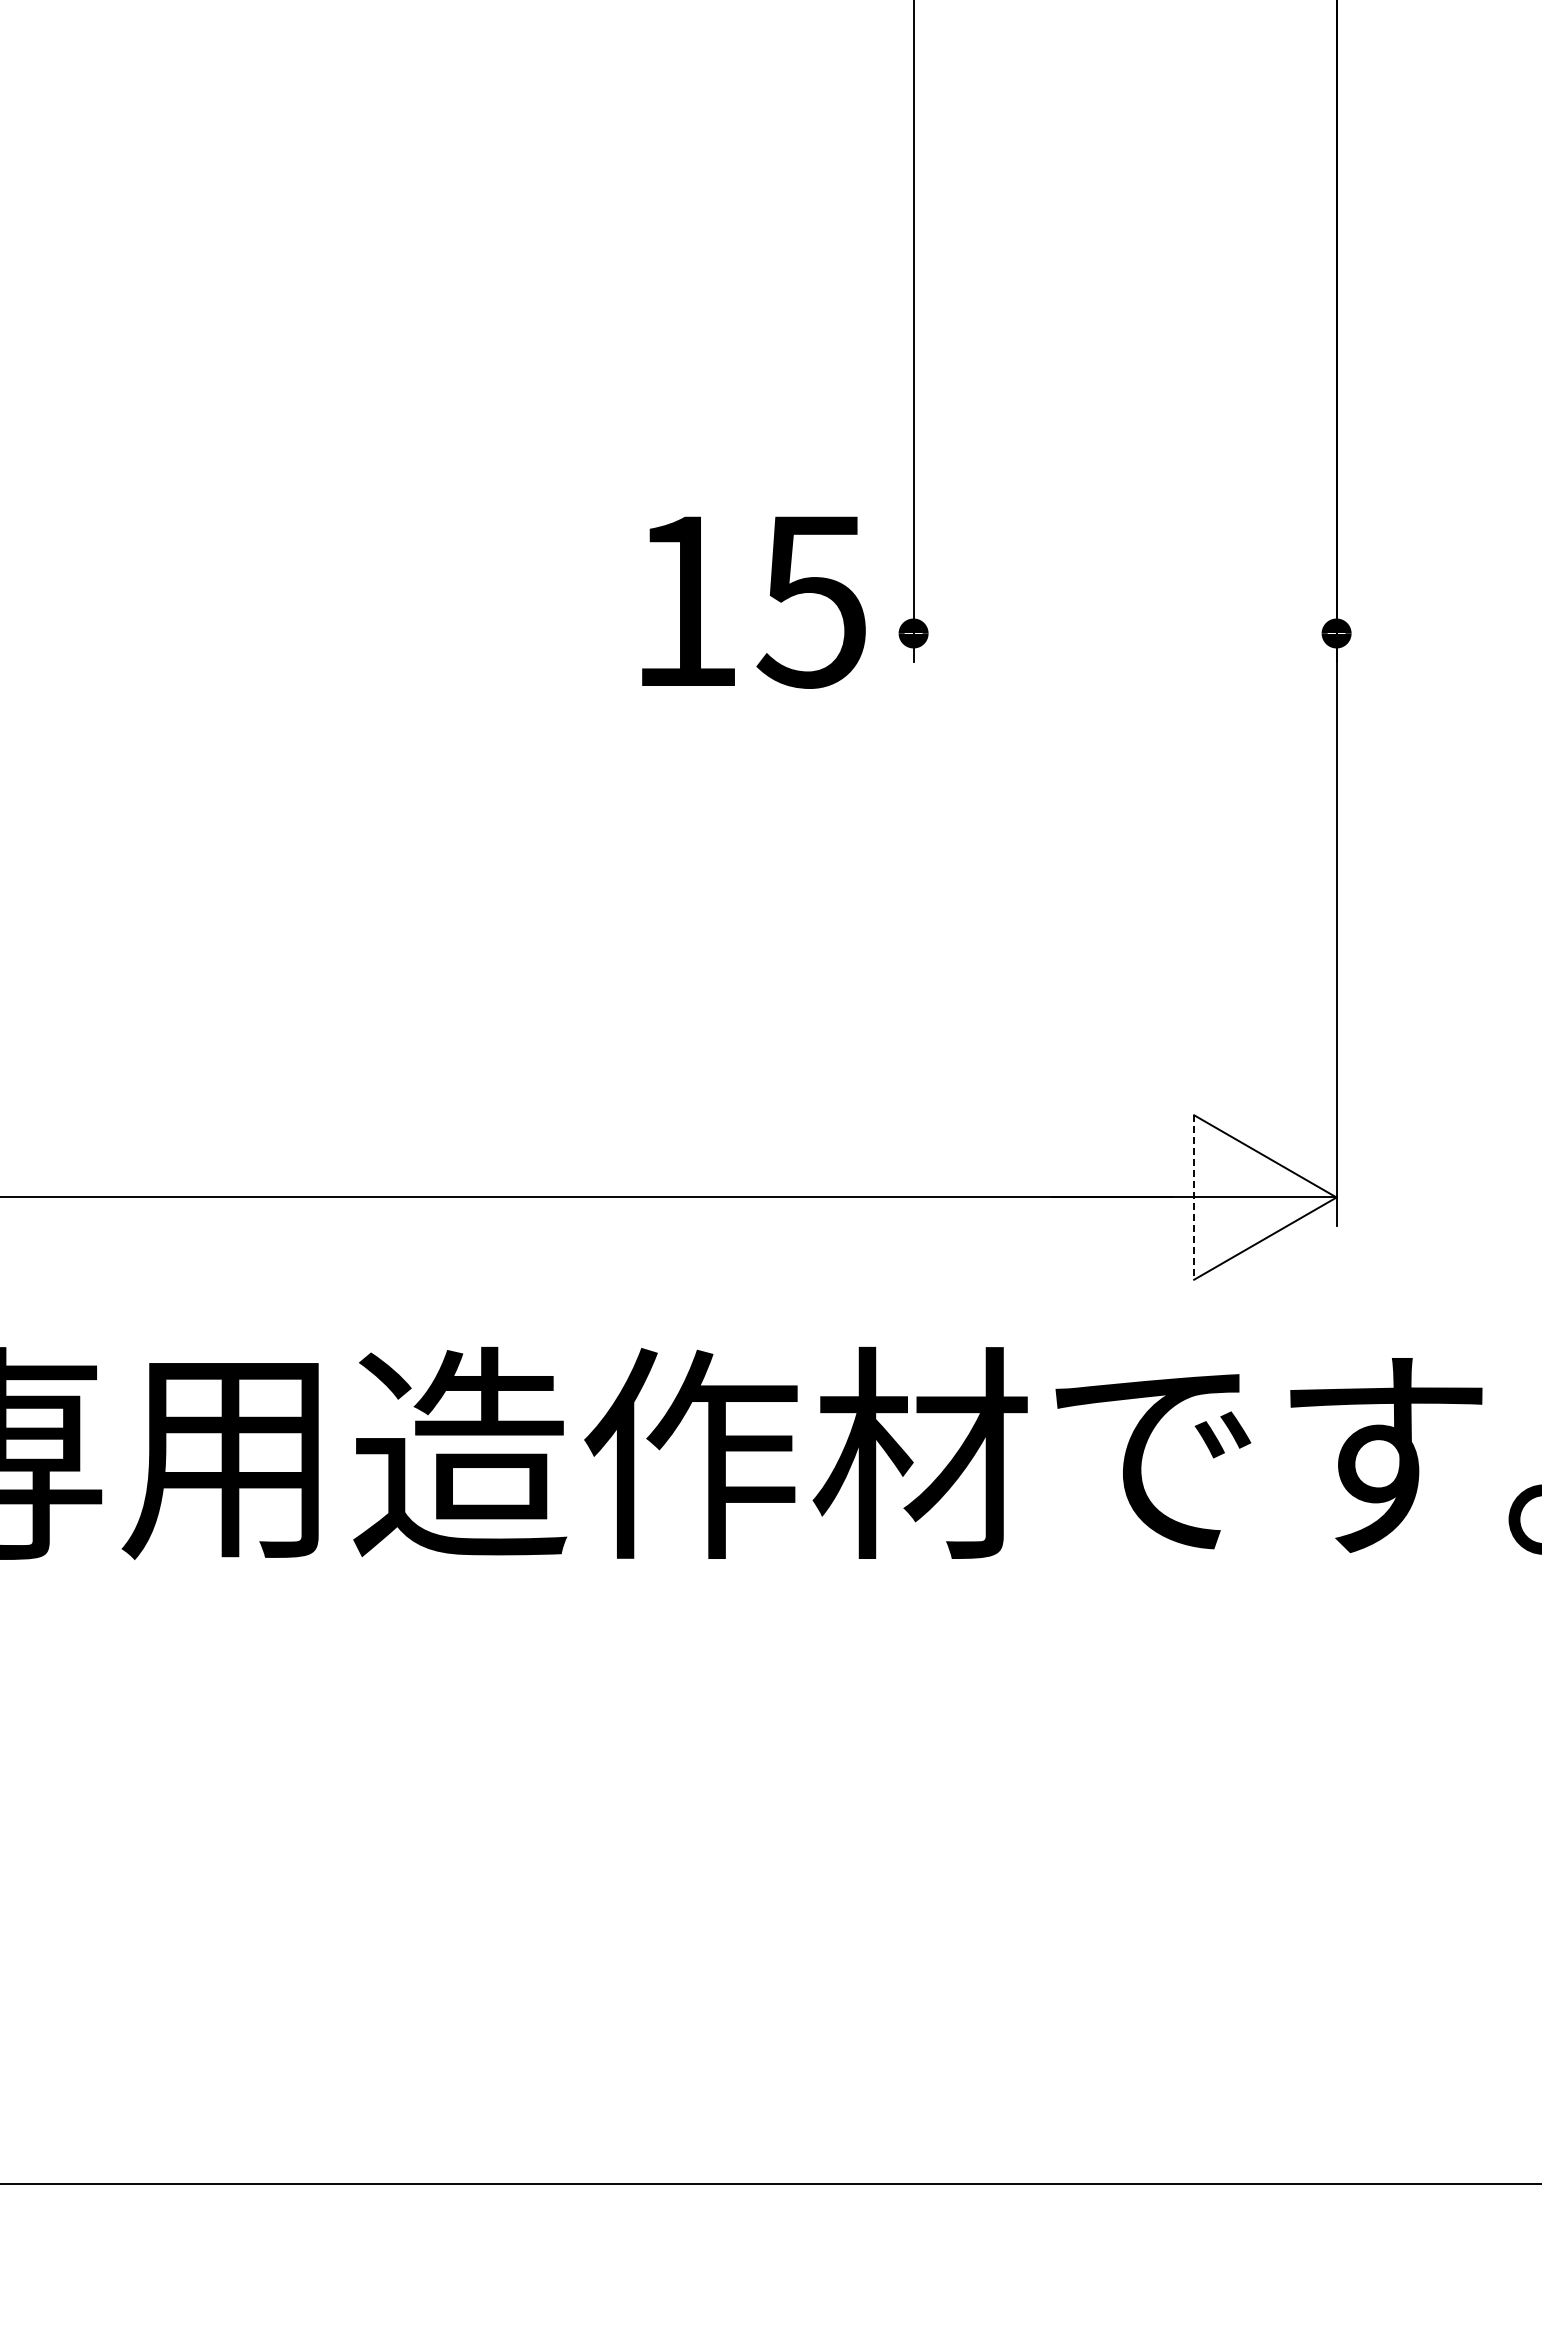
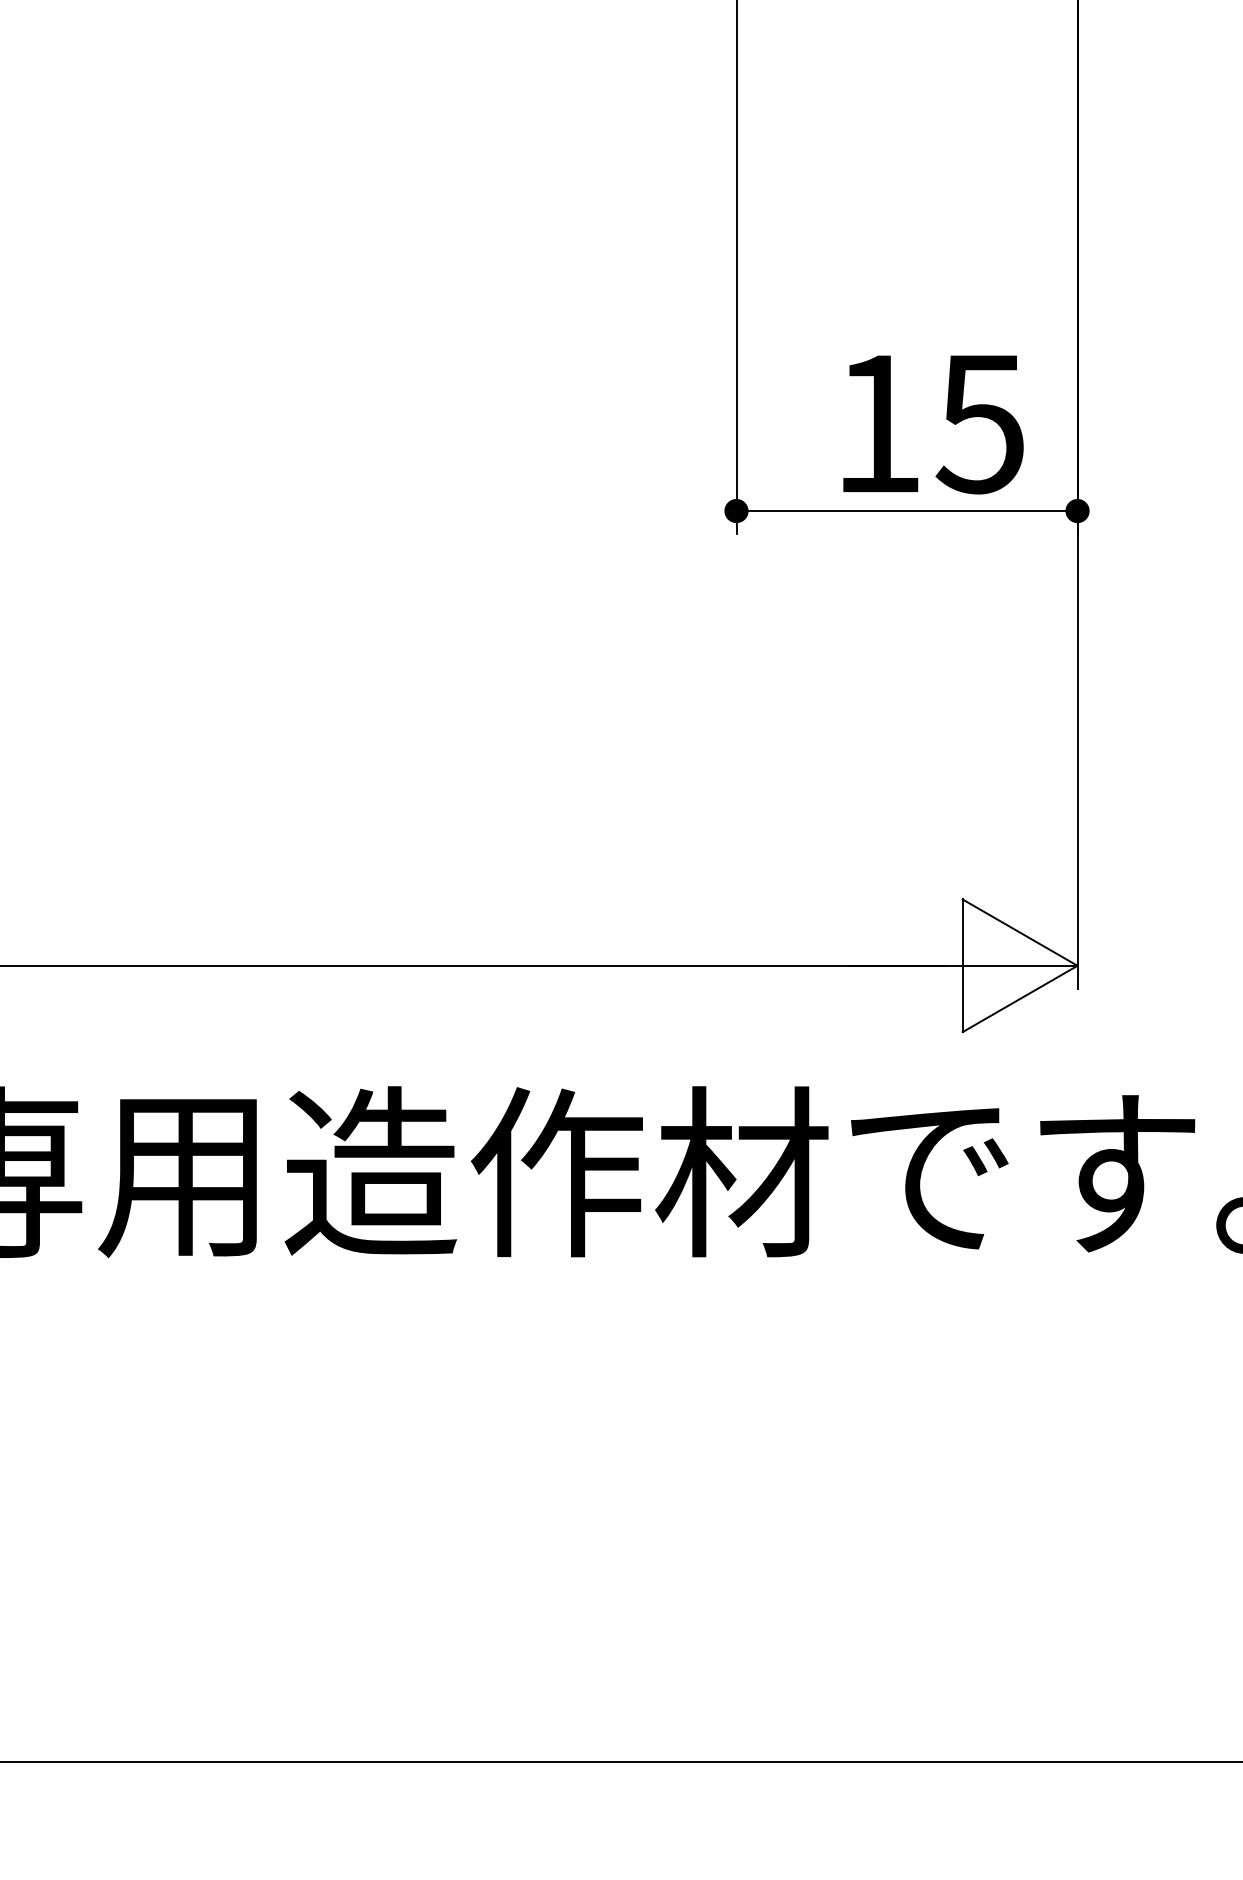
text: (753, 602) -> (933, 424), moved
line: (1124, 633) -> (906, 511), added
line: (1194, 1198) -> (962, 966), dashed -> solid

